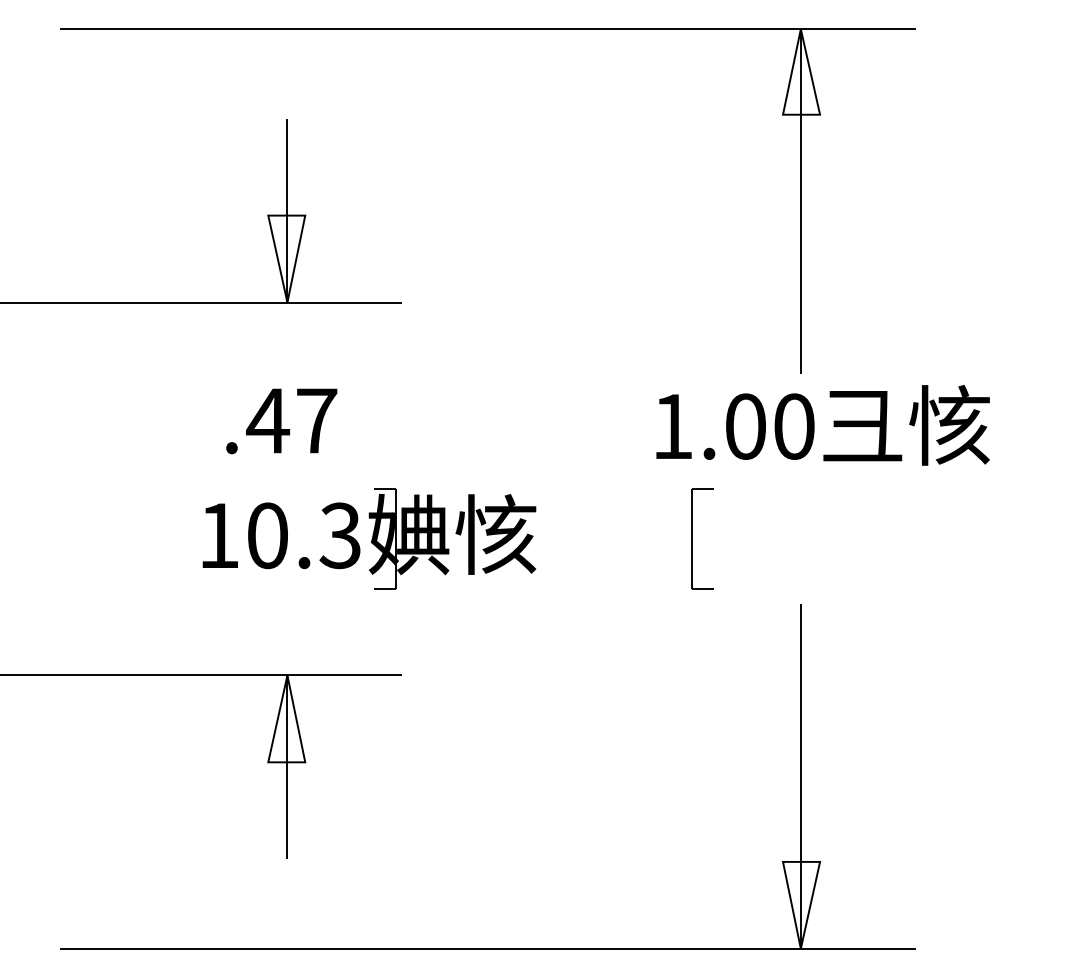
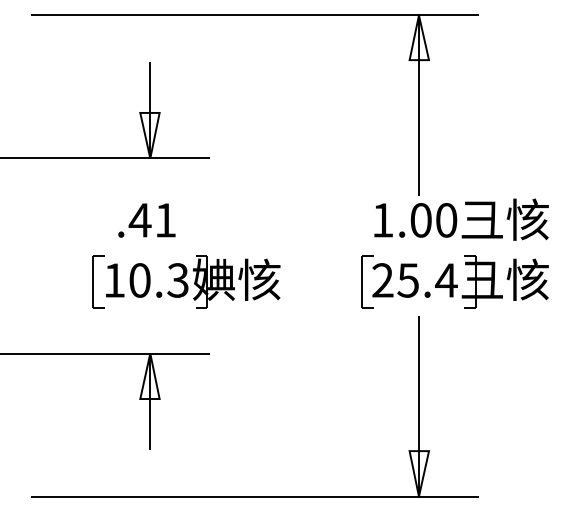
text: (316, 421) -> (165, 220), .47 -> .41
text: (822, 424) -> (461, 219), moved
part: (188, 537) -> (98, 281), added
part: (880, 537) -> (460, 281), added

